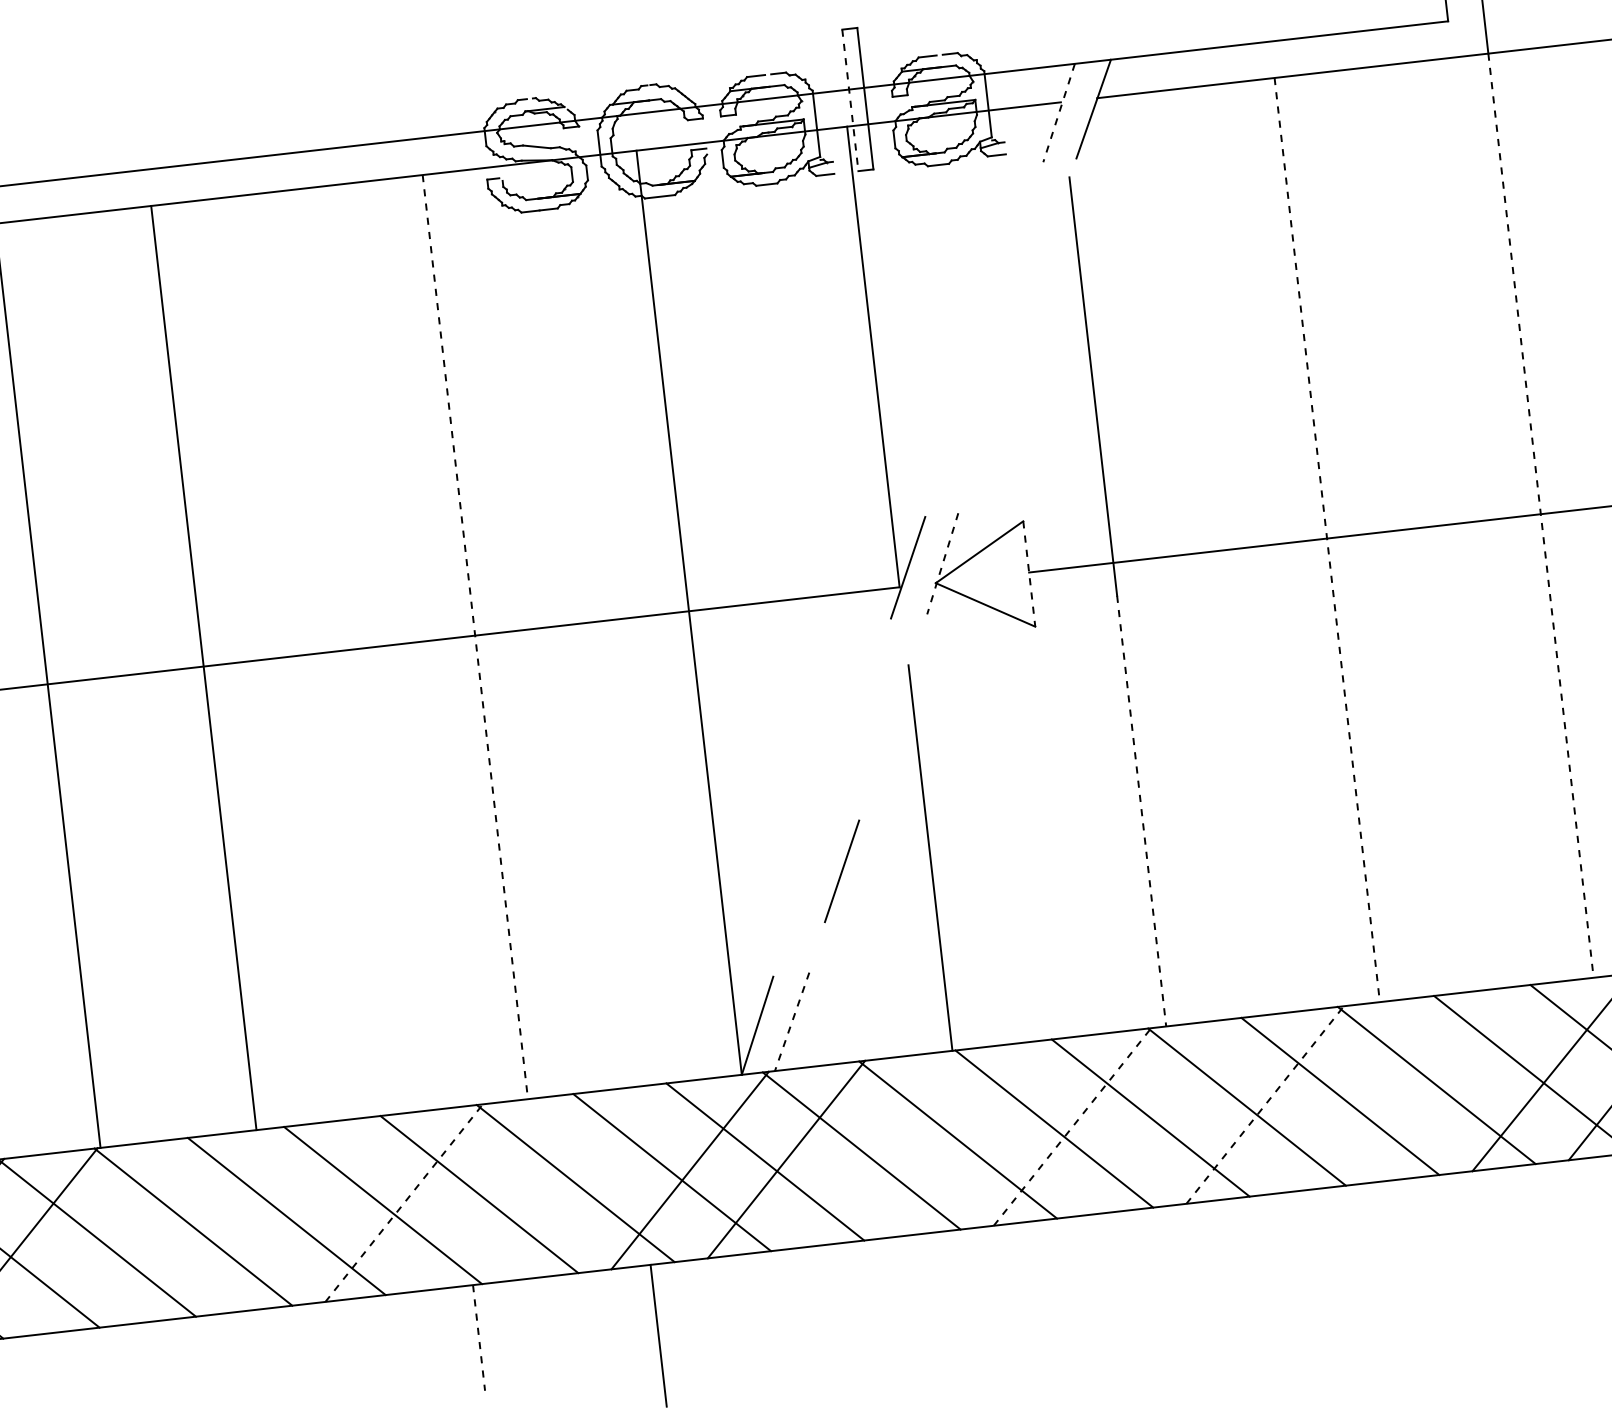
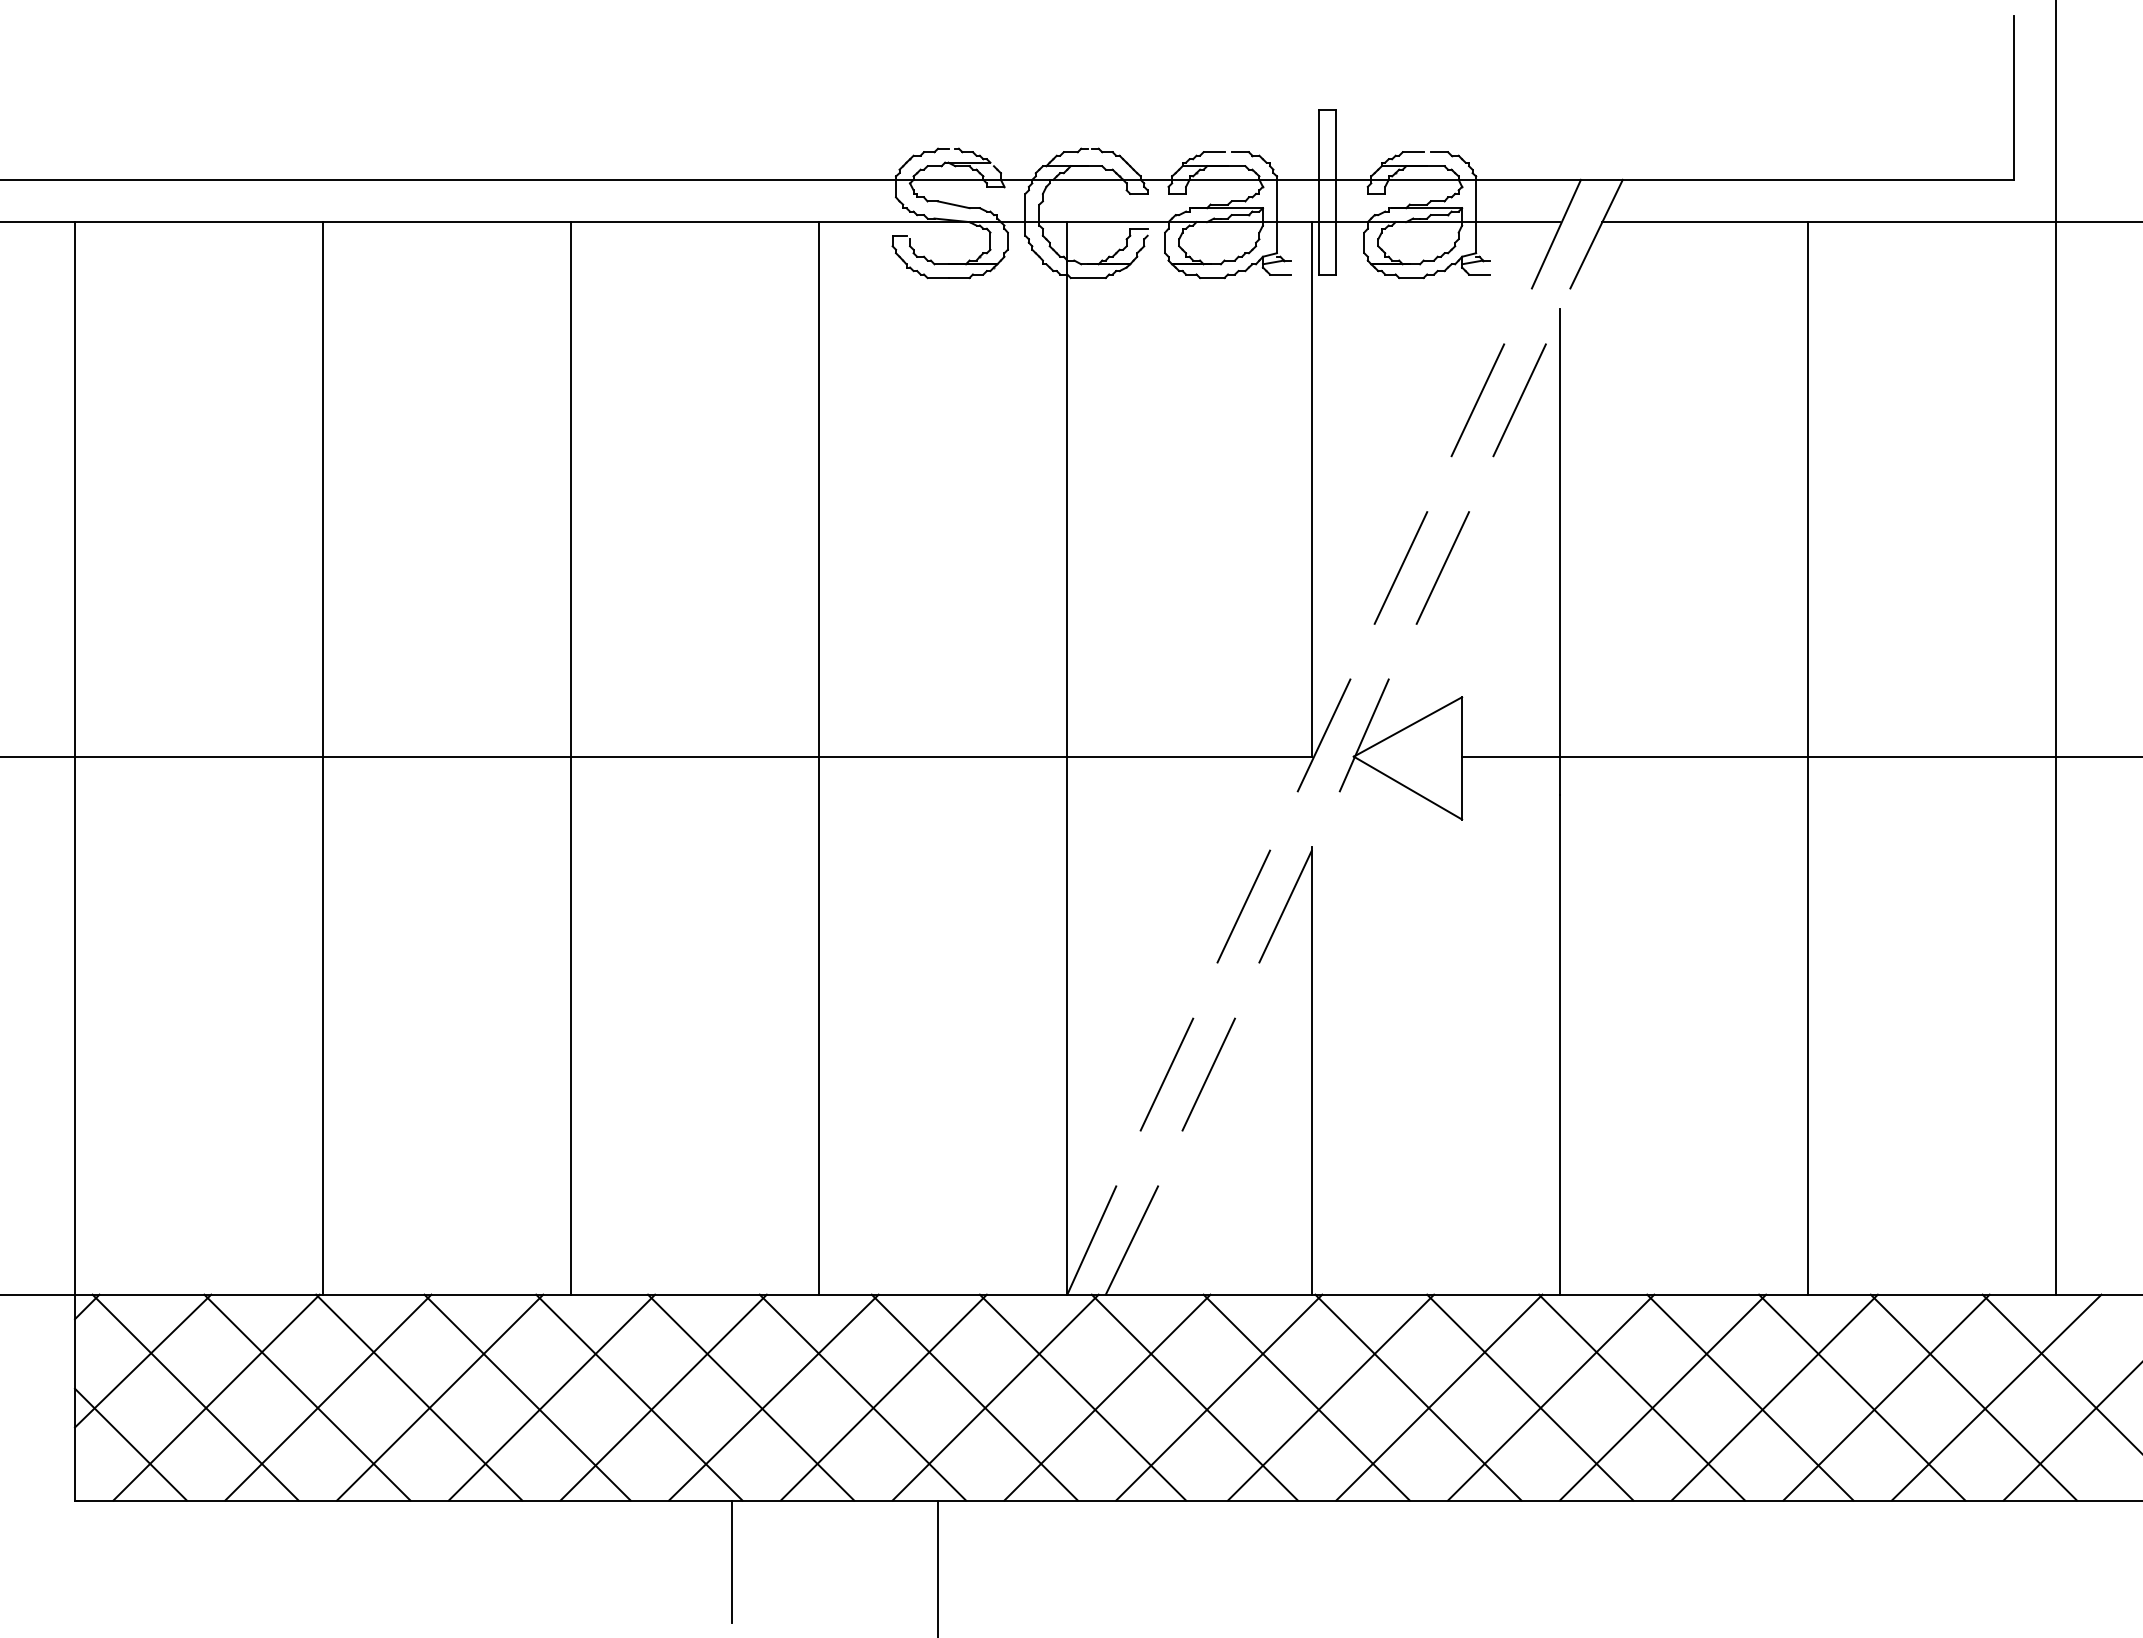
line: (850, 100) -> (1318, 192), dashed -> solid
line: (1059, 113) -> (1556, 234), dashed -> solid
line: (1043, 260) -> (1519, 400), added
line: (1007, 264) -> (1477, 400), added
line: (993, 411) -> (1442, 567), added
line: (957, 415) -> (1400, 567), added
line: (1541, 515) -> (2056, 758), dashed -> solid
line: (1326, 540) -> (1807, 758), dashed -> solid
line: (942, 563) -> (1364, 735), dashed -> solid
line: (1029, 574) -> (1462, 758), dashed -> solid
line: (475, 637) -> (819, 758), dashed -> solid
line: (204, 668) -> (571, 758), moved
line: (891, 718) -> (1285, 906), added
line: (855, 723) -> (1243, 906), added
line: (1141, 810) -> (1559, 1044), dashed -> solid
line: (805, 875) -> (1166, 1074), added
line: (791, 1021) -> (1131, 1240), dashed -> solid
line: (1457, 1083) -> (1886, 1397), added
line: (1361, 1094) -> (1774, 1397), added
line: (1265, 1104) -> (1663, 1397), dashed -> solid
line: (1169, 1115) -> (1551, 1397), added
line: (1072, 1126) -> (1439, 1397), dashed -> solid
line: (979, 1137) -> (1331, 1397), added
line: (882, 1148) -> (1219, 1397), added
line: (593, 1181) -> (883, 1397), added
line: (498, 1192) -> (773, 1397), added
line: (403, 1203) -> (663, 1397), dashed -> solid
line: (307, 1214) -> (551, 1397), added
line: (211, 1224) -> (440, 1397), added
line: (115, 1235) -> (328, 1397), added
line: (478, 1338) -> (731, 1562), dashed -> solid

